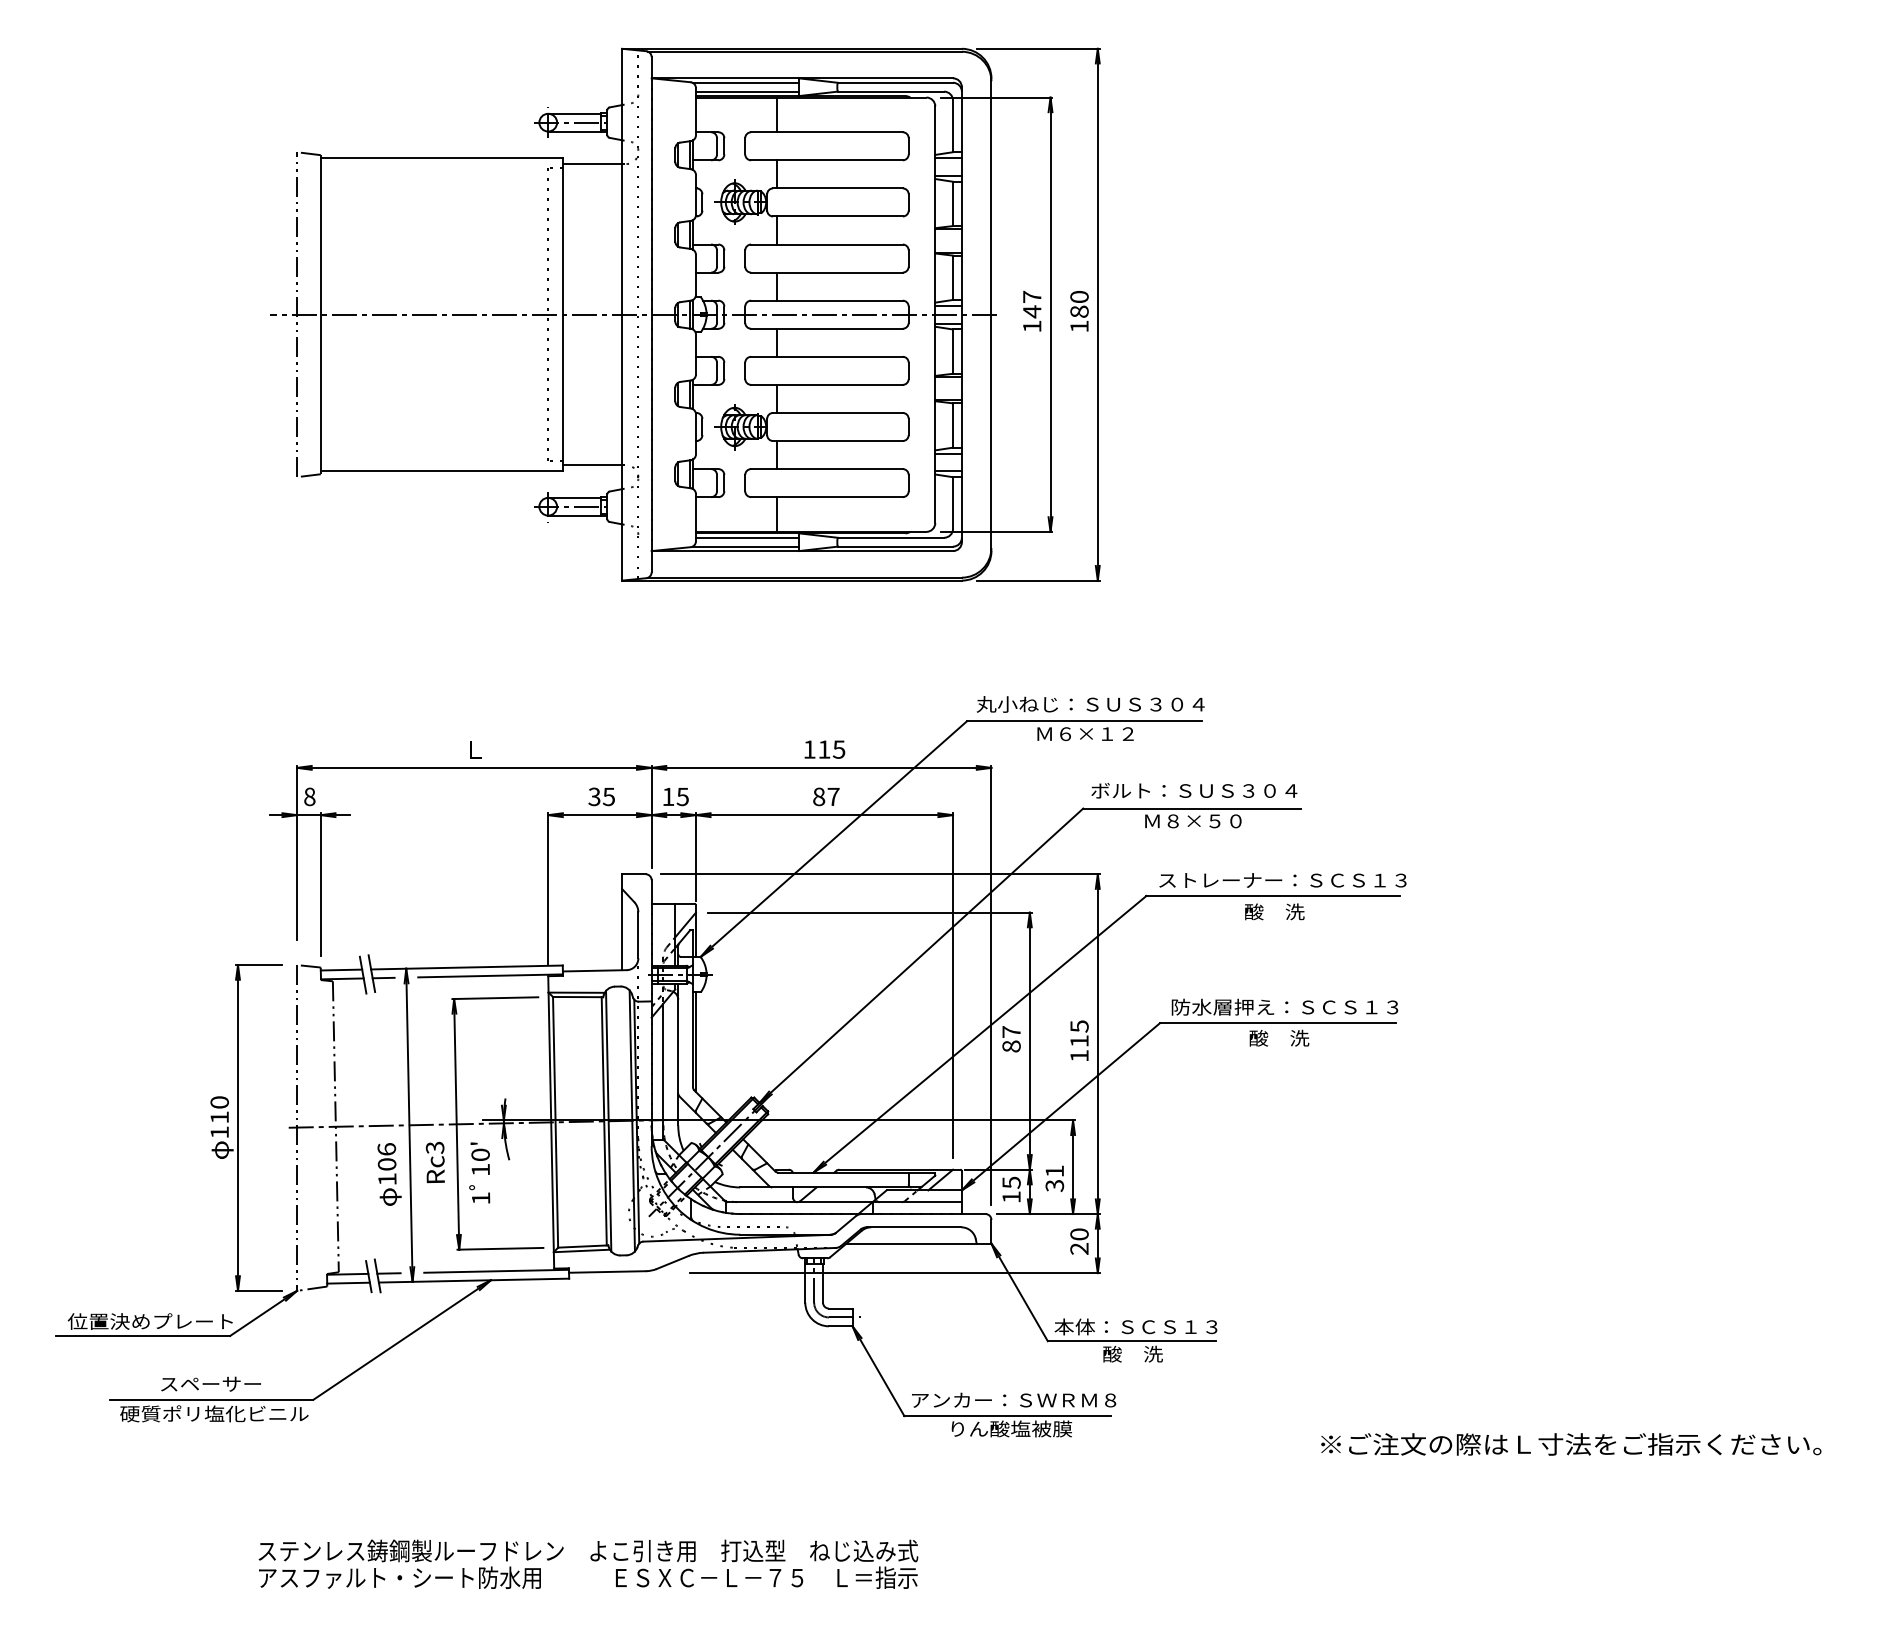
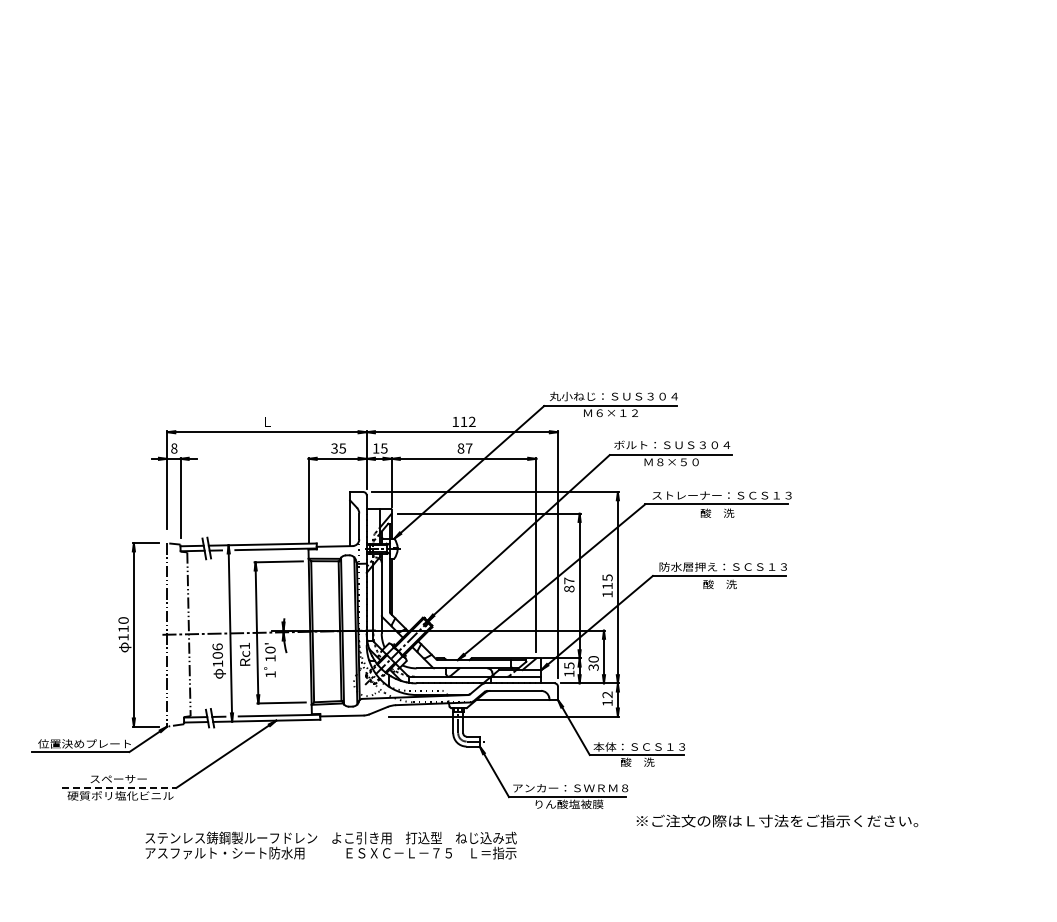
part: (684, 313) -> (385, 176), removed
text: (837, 748) -> (471, 421), 115 -> 112
text: (434, 1146) -> (244, 645), Rc3 -> Rc1
text: (1054, 1171) -> (593, 659), 31 -> 30
text: (1079, 1240) -> (607, 698), 20 -> 12
line: (212, 1398) -> (119, 787), solid -> dashed
text: (1571, 1443) -> (777, 820), moved
text: (587, 1564) -> (330, 845), moved

